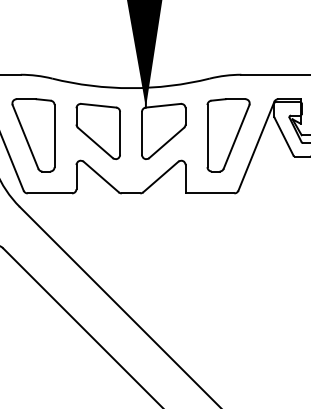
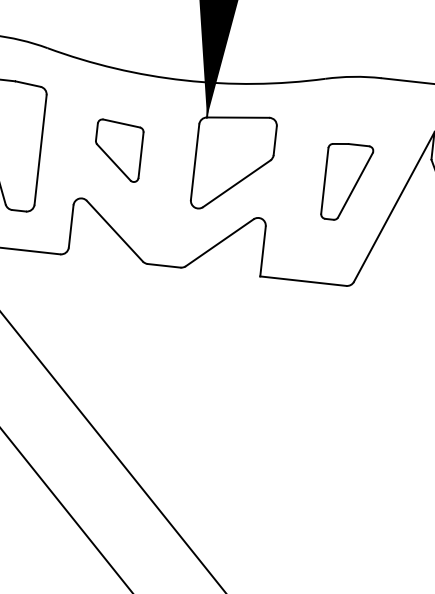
part: (97, 131) -> (117, 150), size x0.6
part: (228, 135) -> (347, 182), size x0.6

